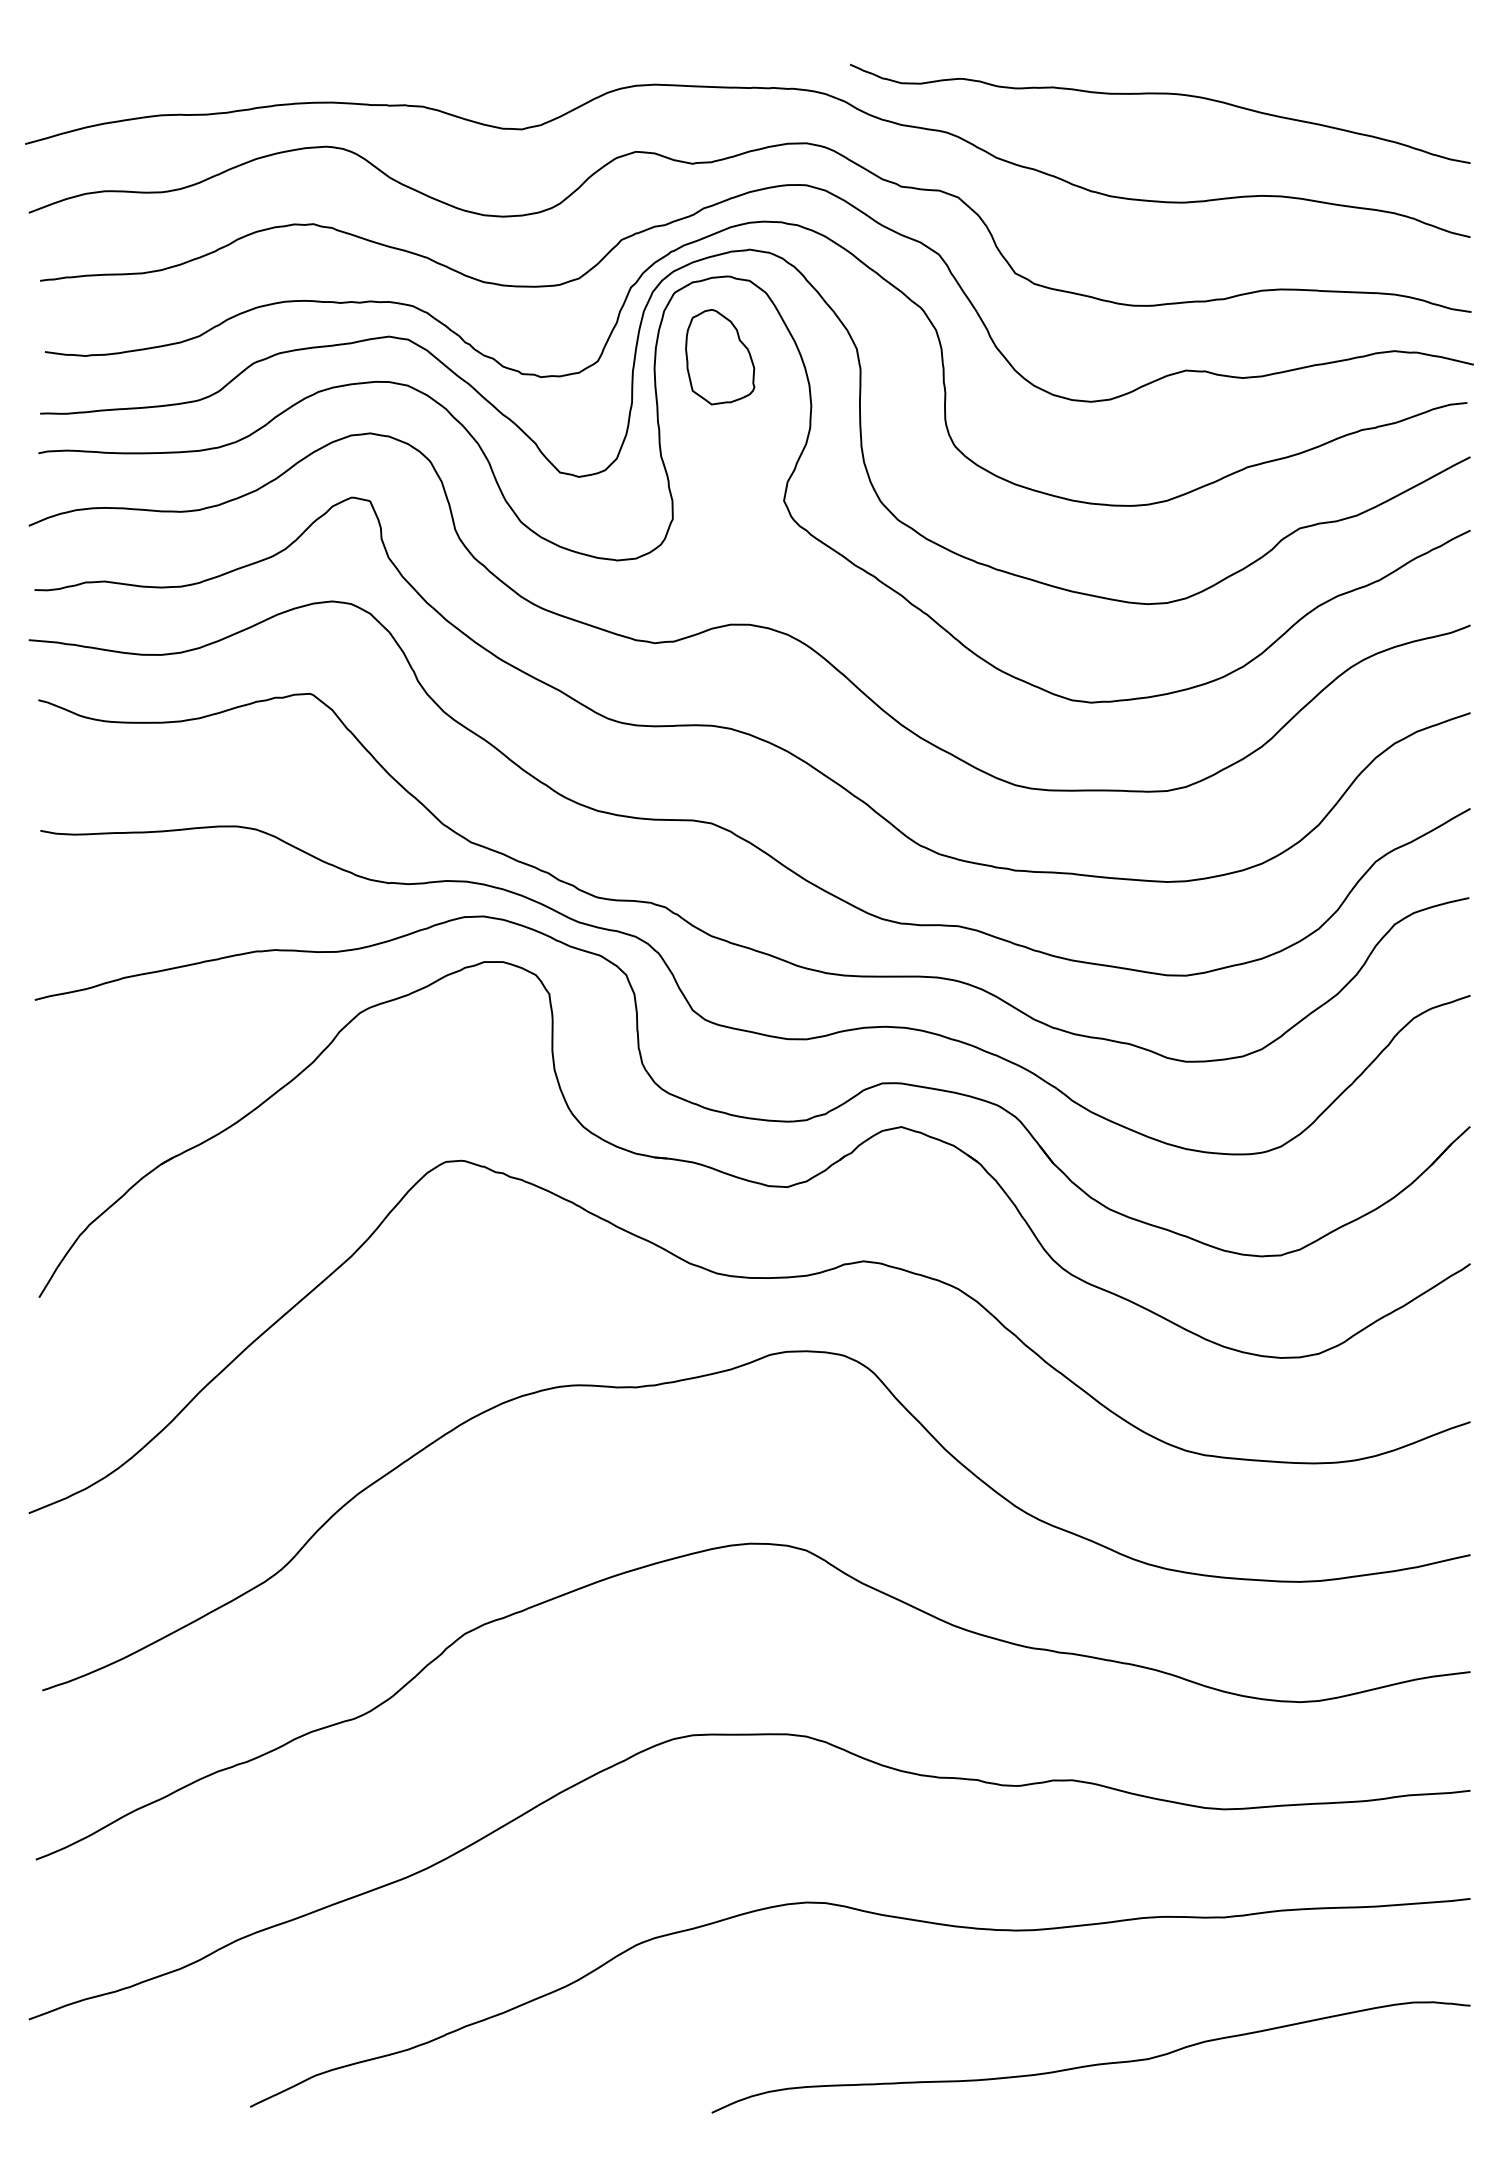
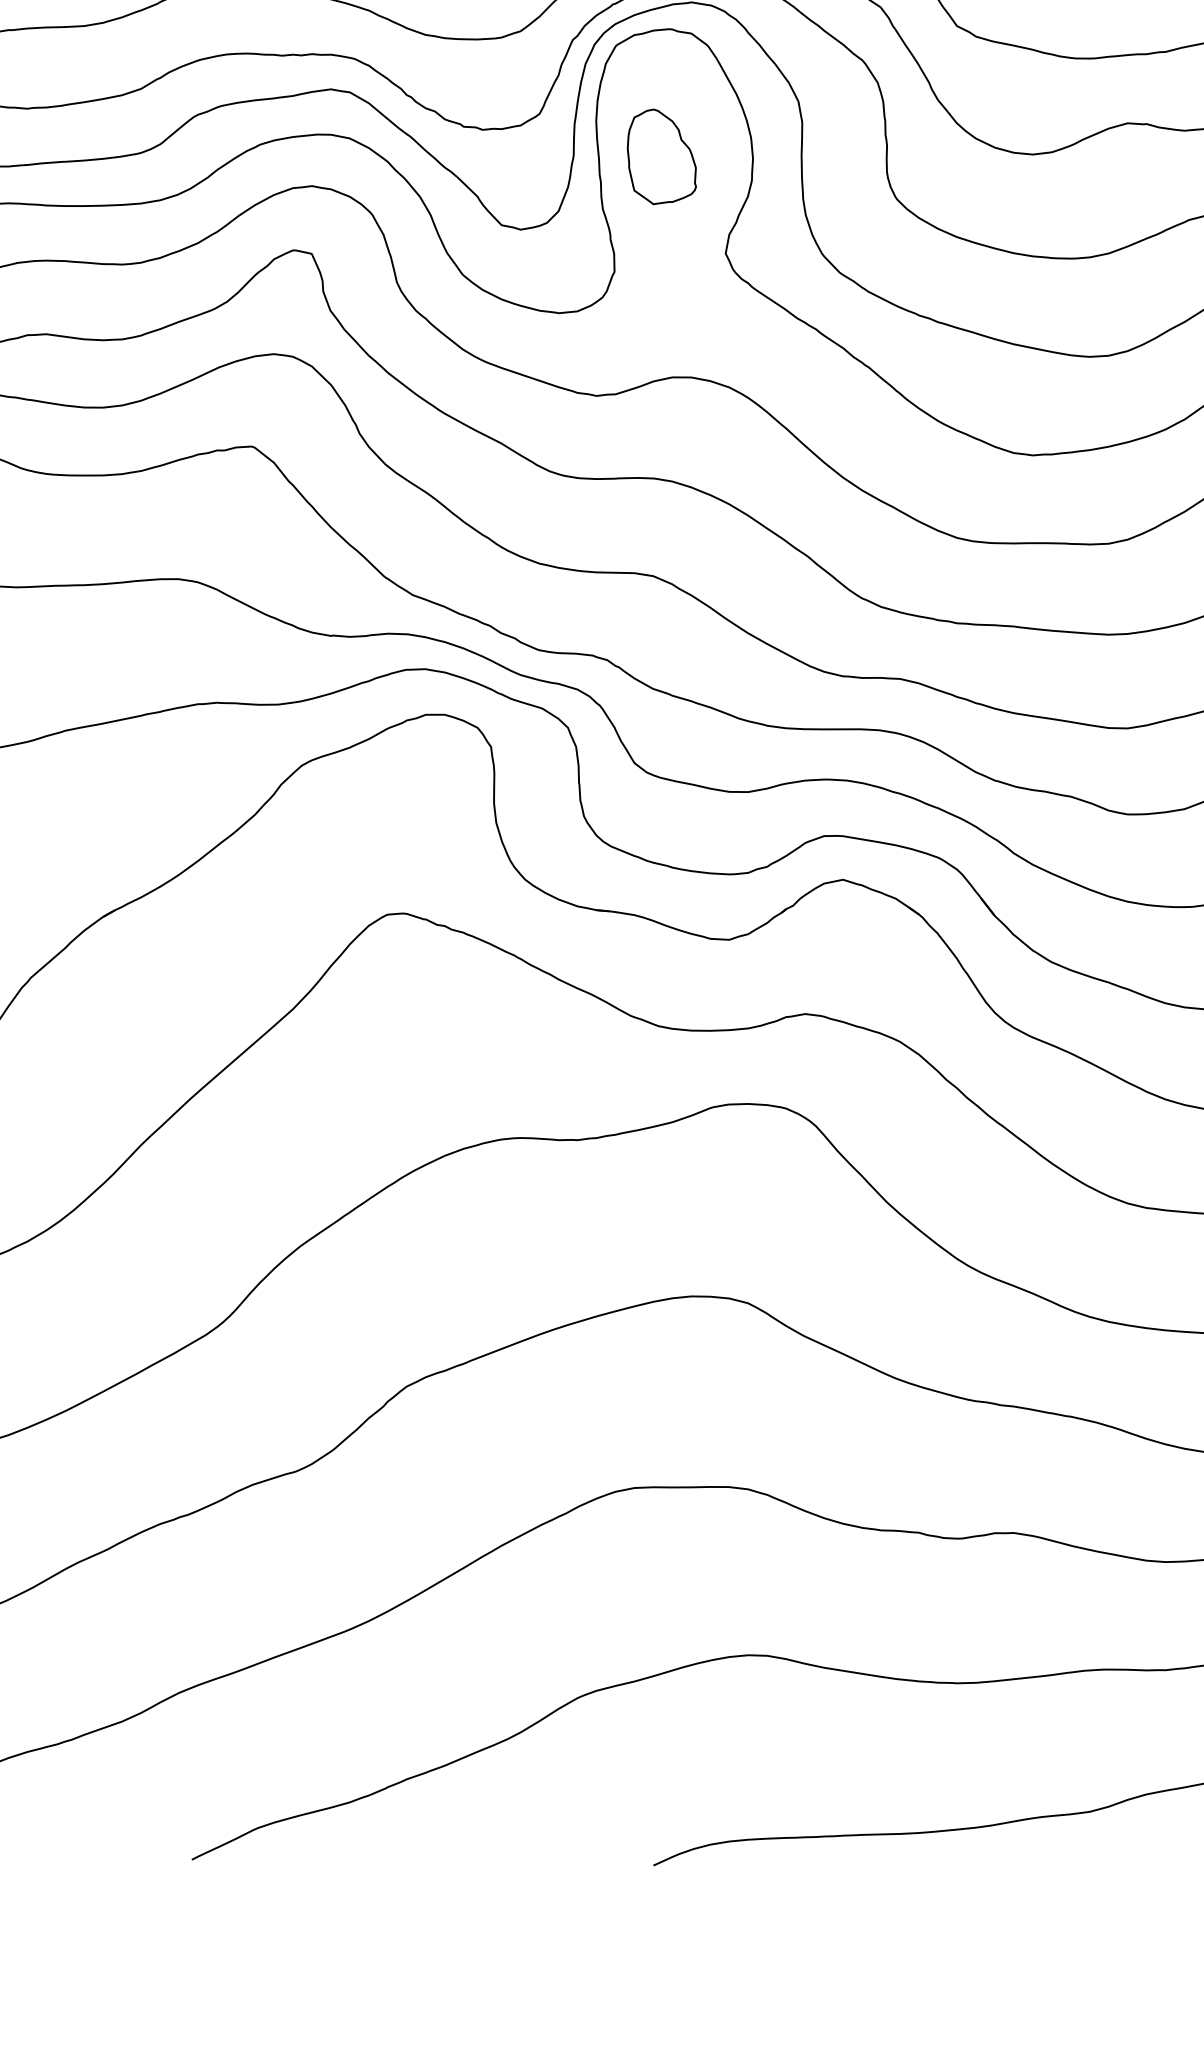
part: (720, 357) -> (662, 157), moved

